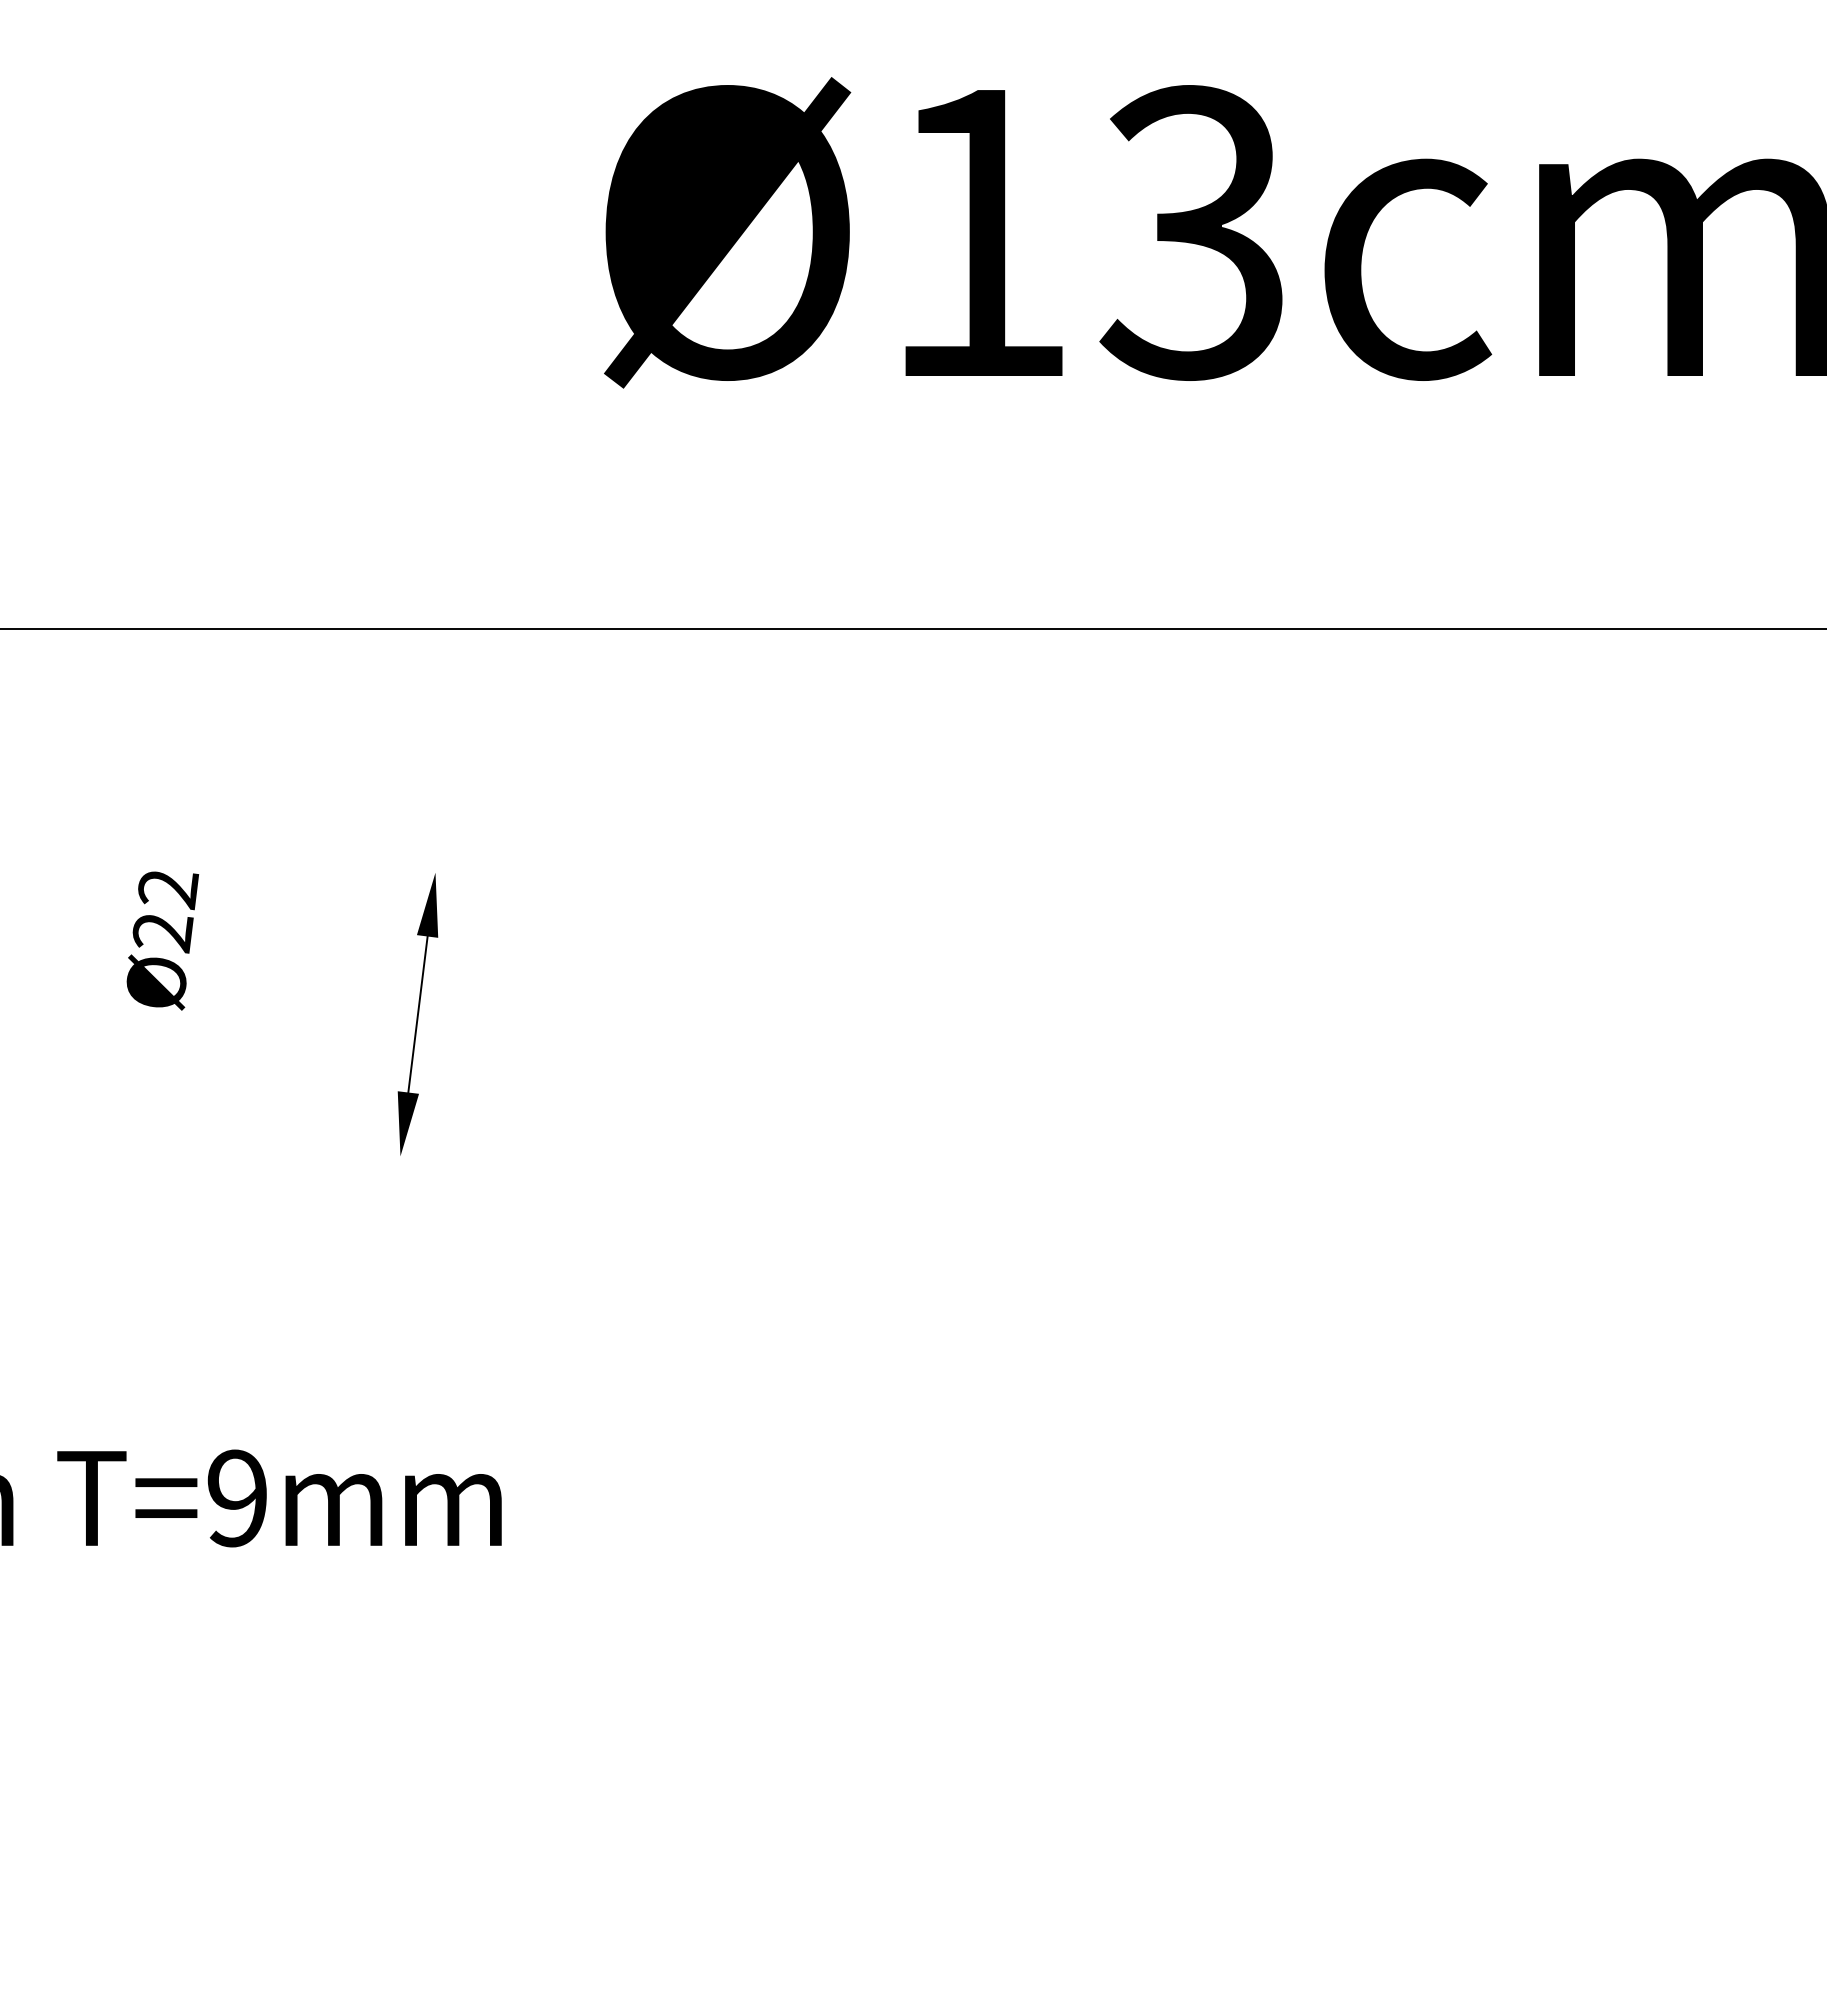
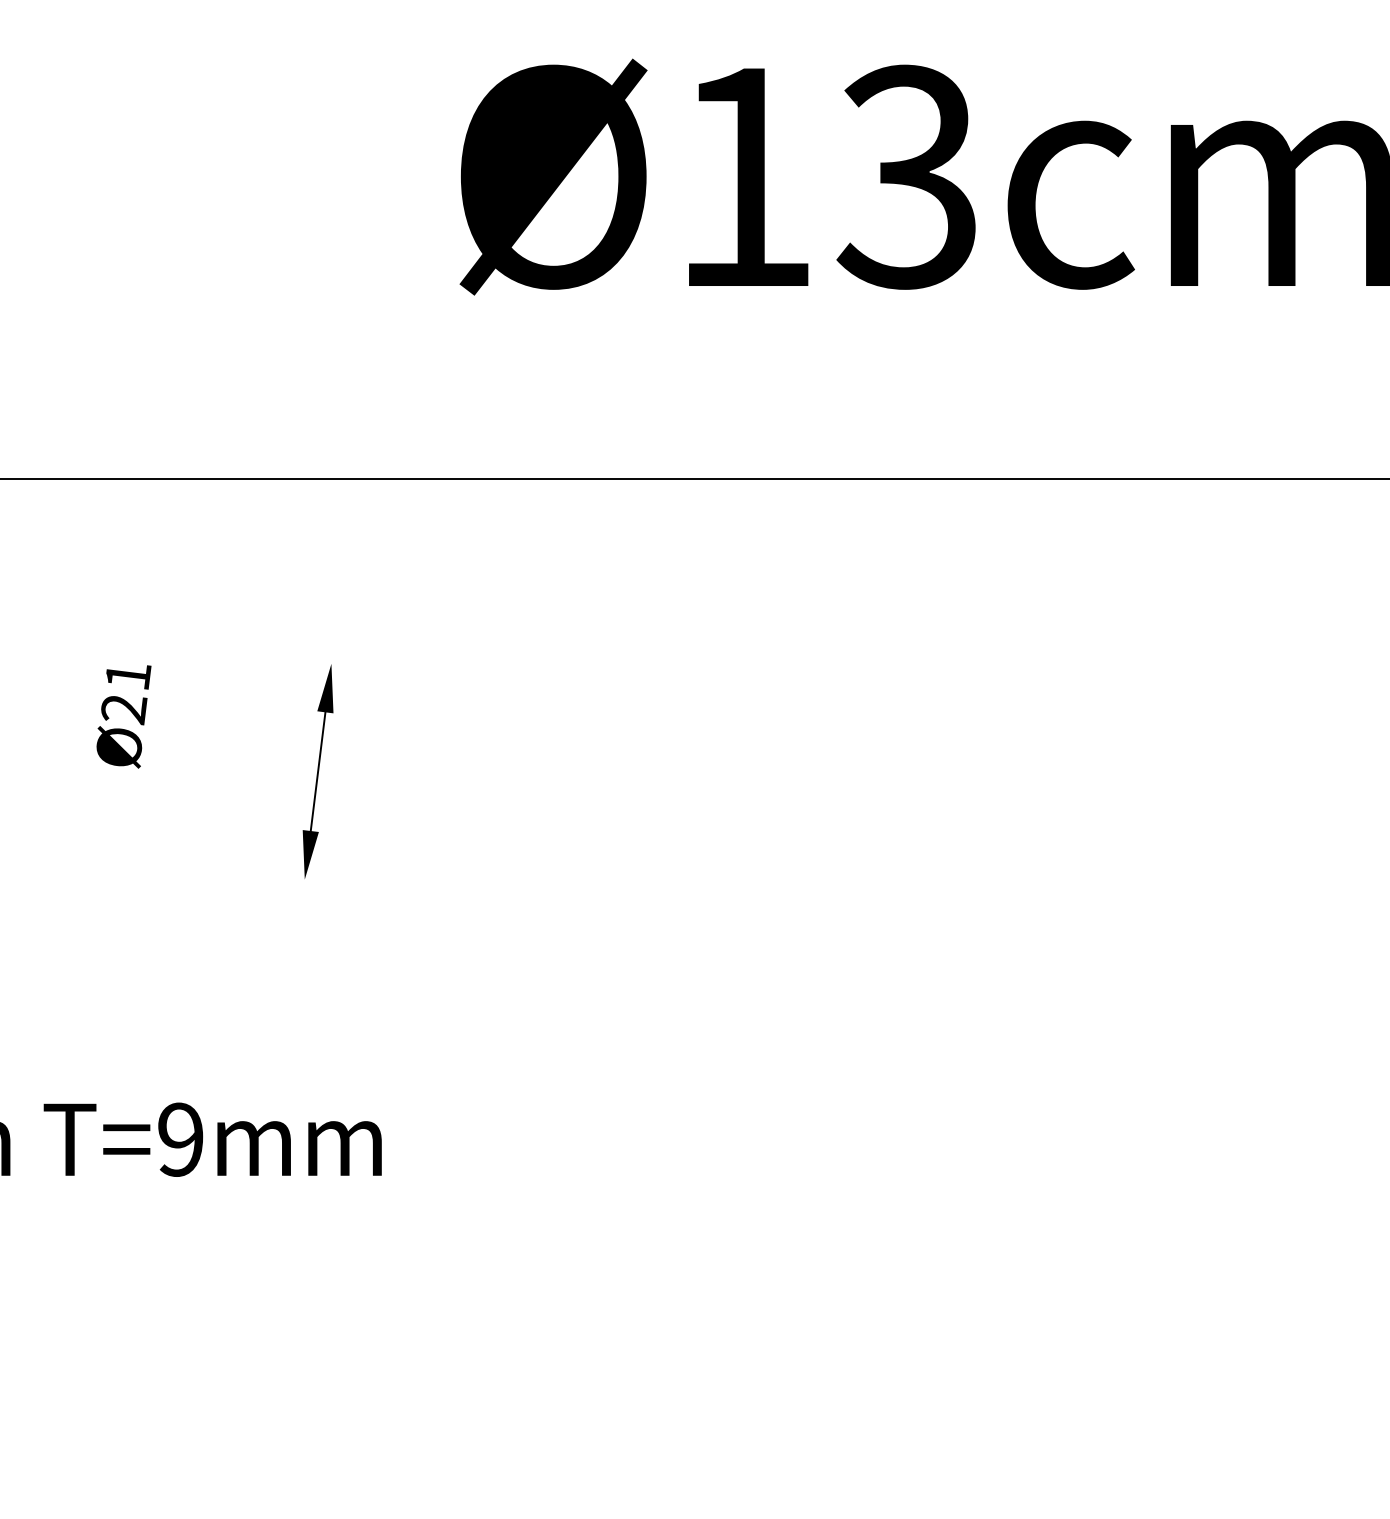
text: (168, 890) -> (128, 677), Ø22 -> Ø21

